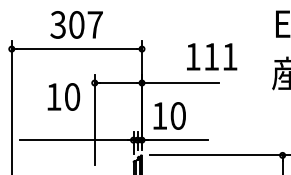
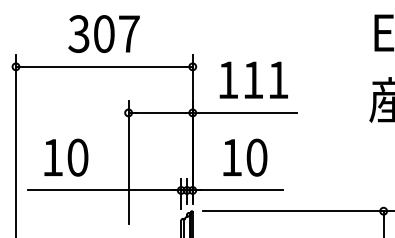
text: (212, 56) -> (254, 79), moved
text: (63, 96) -> (65, 157), moved
text: (169, 115) -> (245, 157), moved

